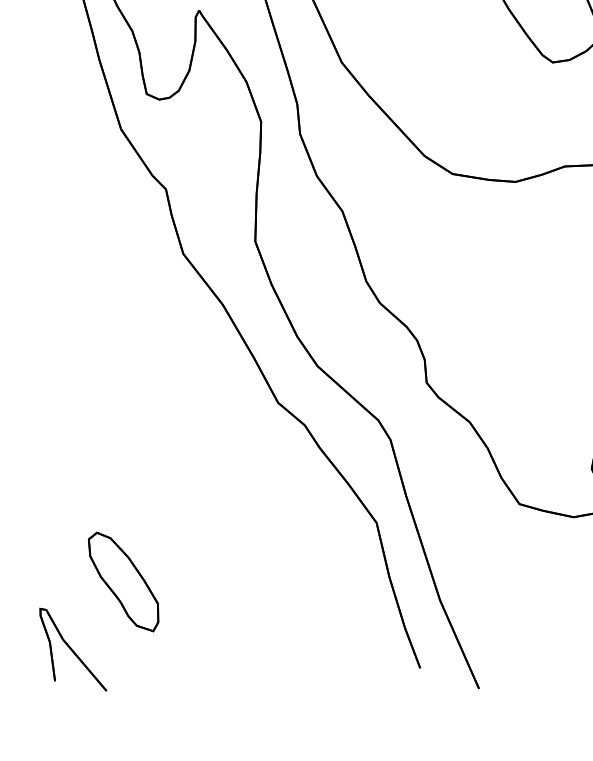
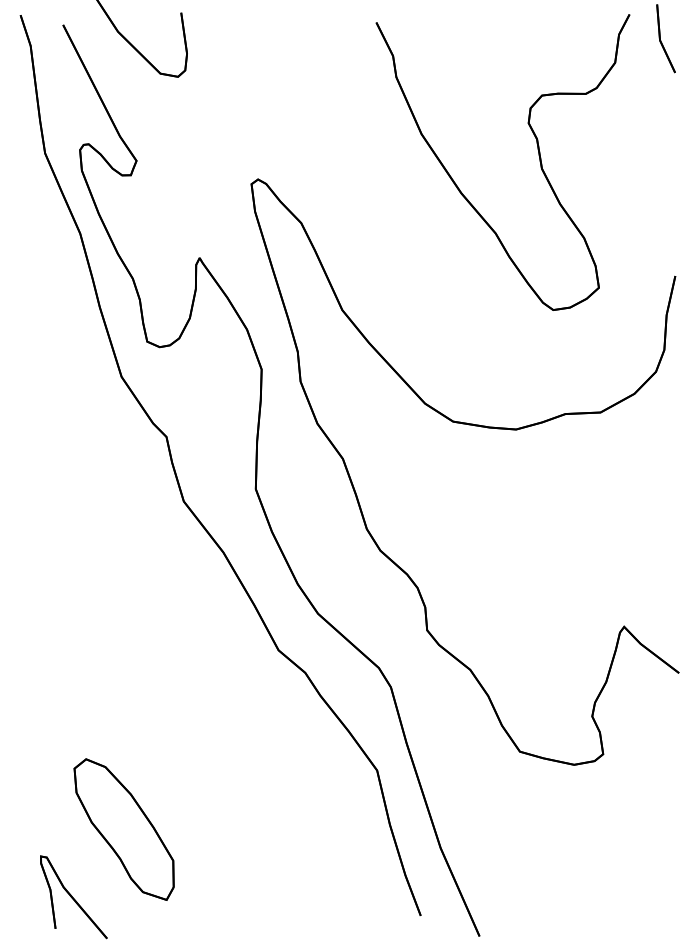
part: (122, 581) -> (123, 829), size x1.43

